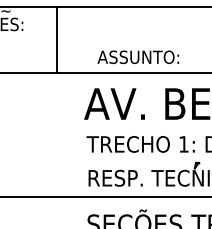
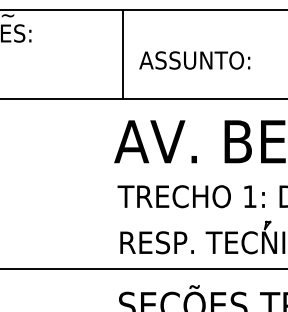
line: (56, 39) -> (122, 53), moved
text: (137, 56) -> (193, 59), moved

